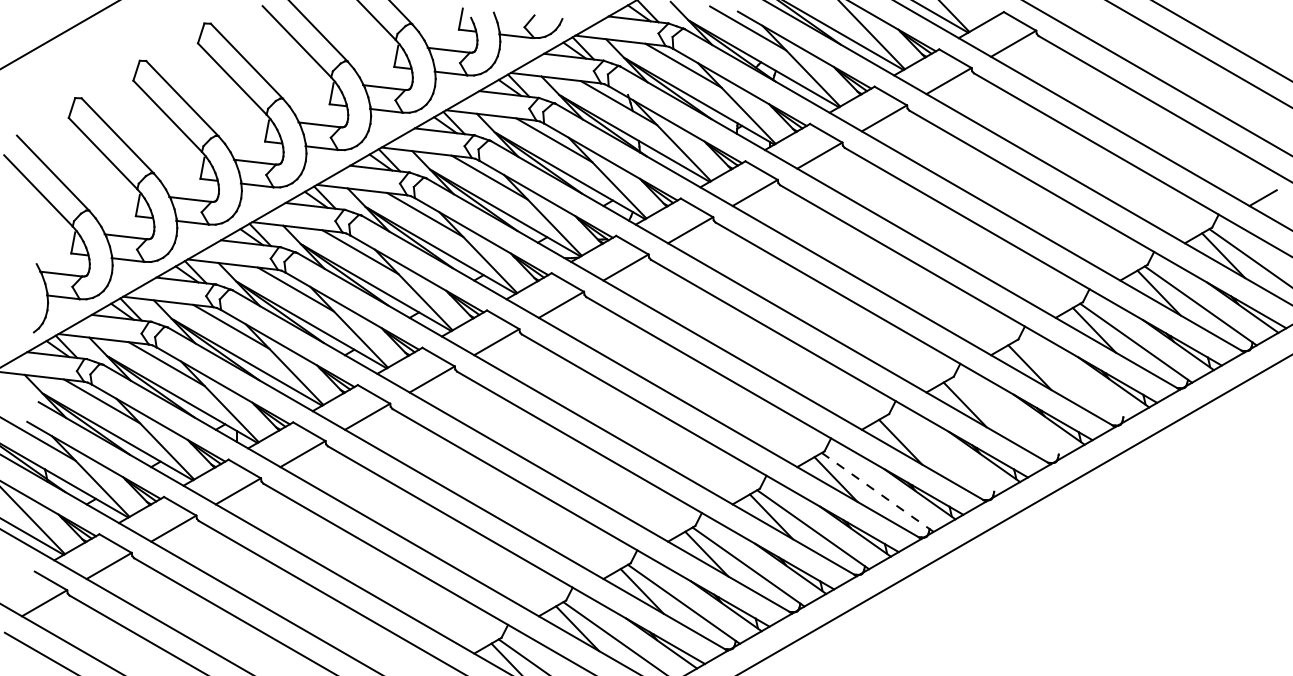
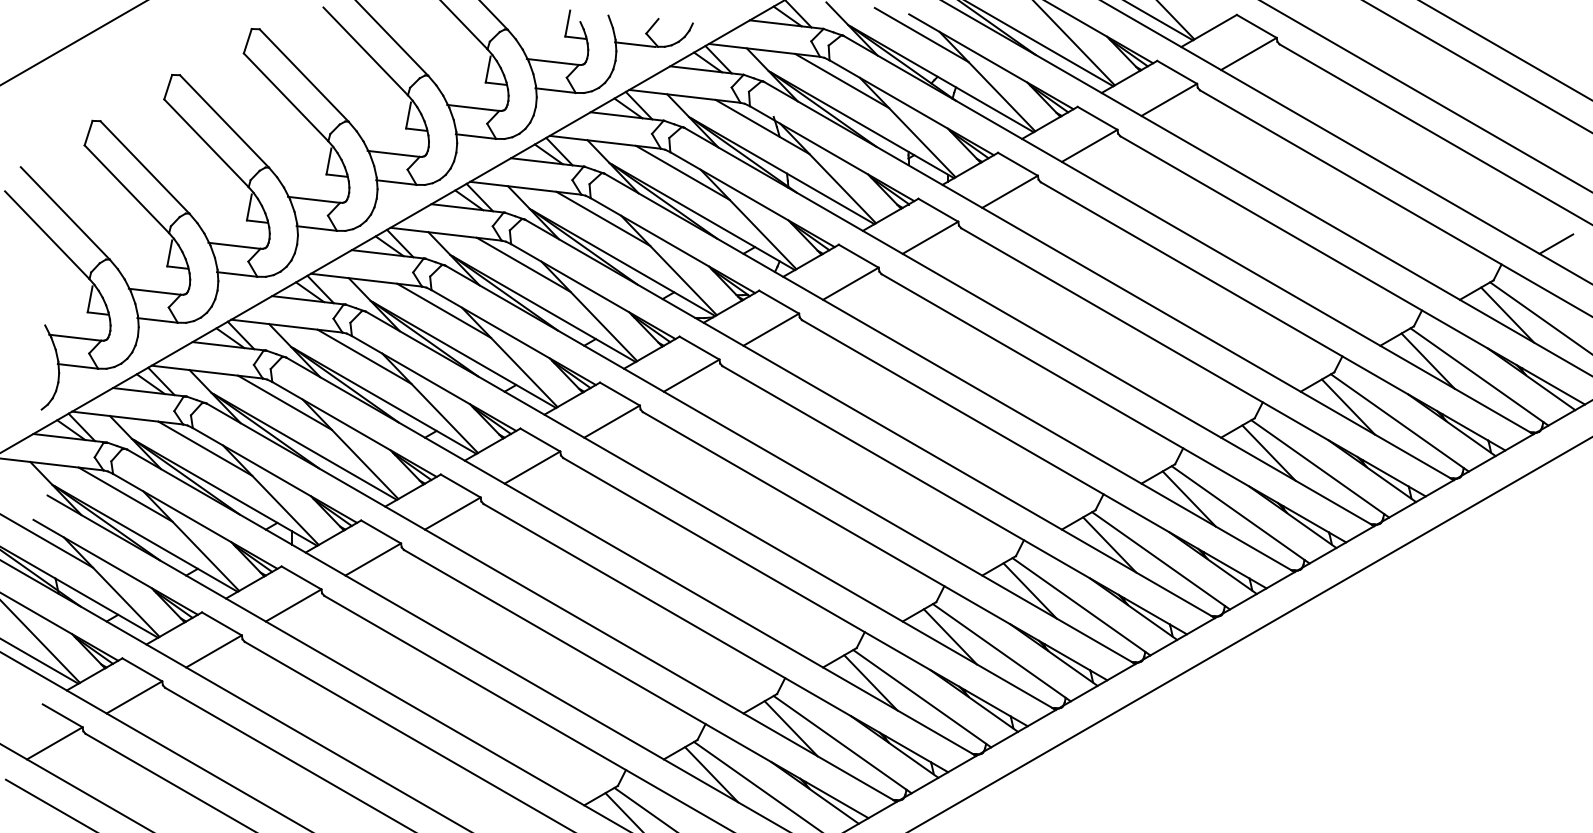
line: (1071, 380) -> (1320, 468), added
line: (1006, 417) -> (1240, 514), added
line: (942, 454) -> (1161, 560), added
line: (878, 492) -> (1082, 606), dashed -> solid

